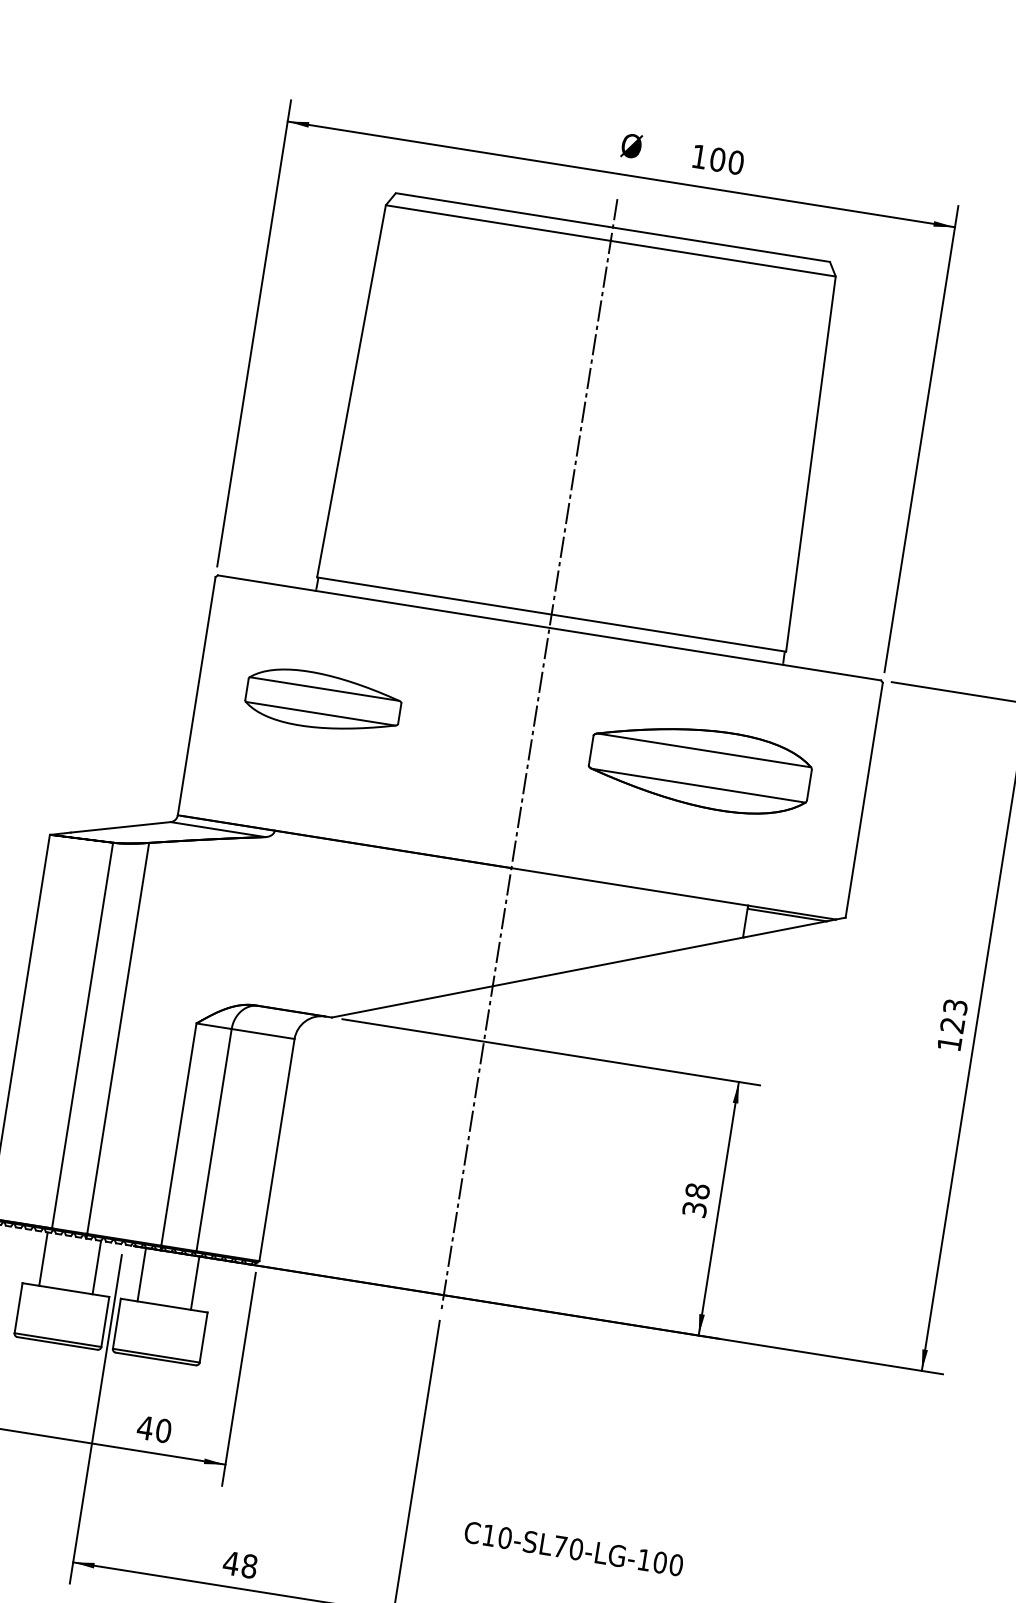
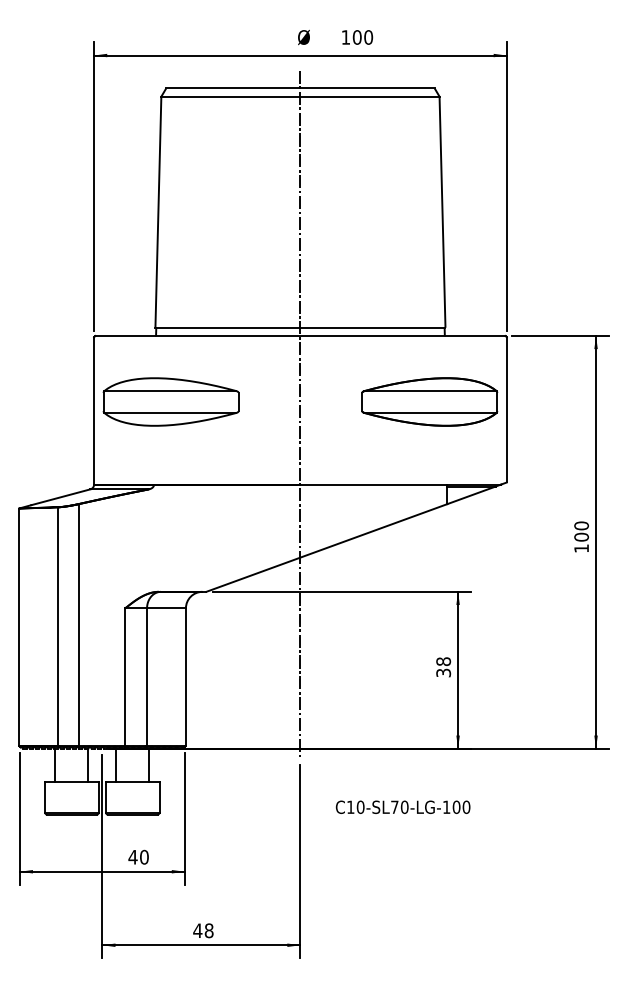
part: (322, 700) -> (170, 401), size x1.43
part: (699, 766) -> (429, 401), moved
text: (953, 1016) -> (581, 531), 123 -> 100
text: (573, 1547) -> (402, 806), moved

